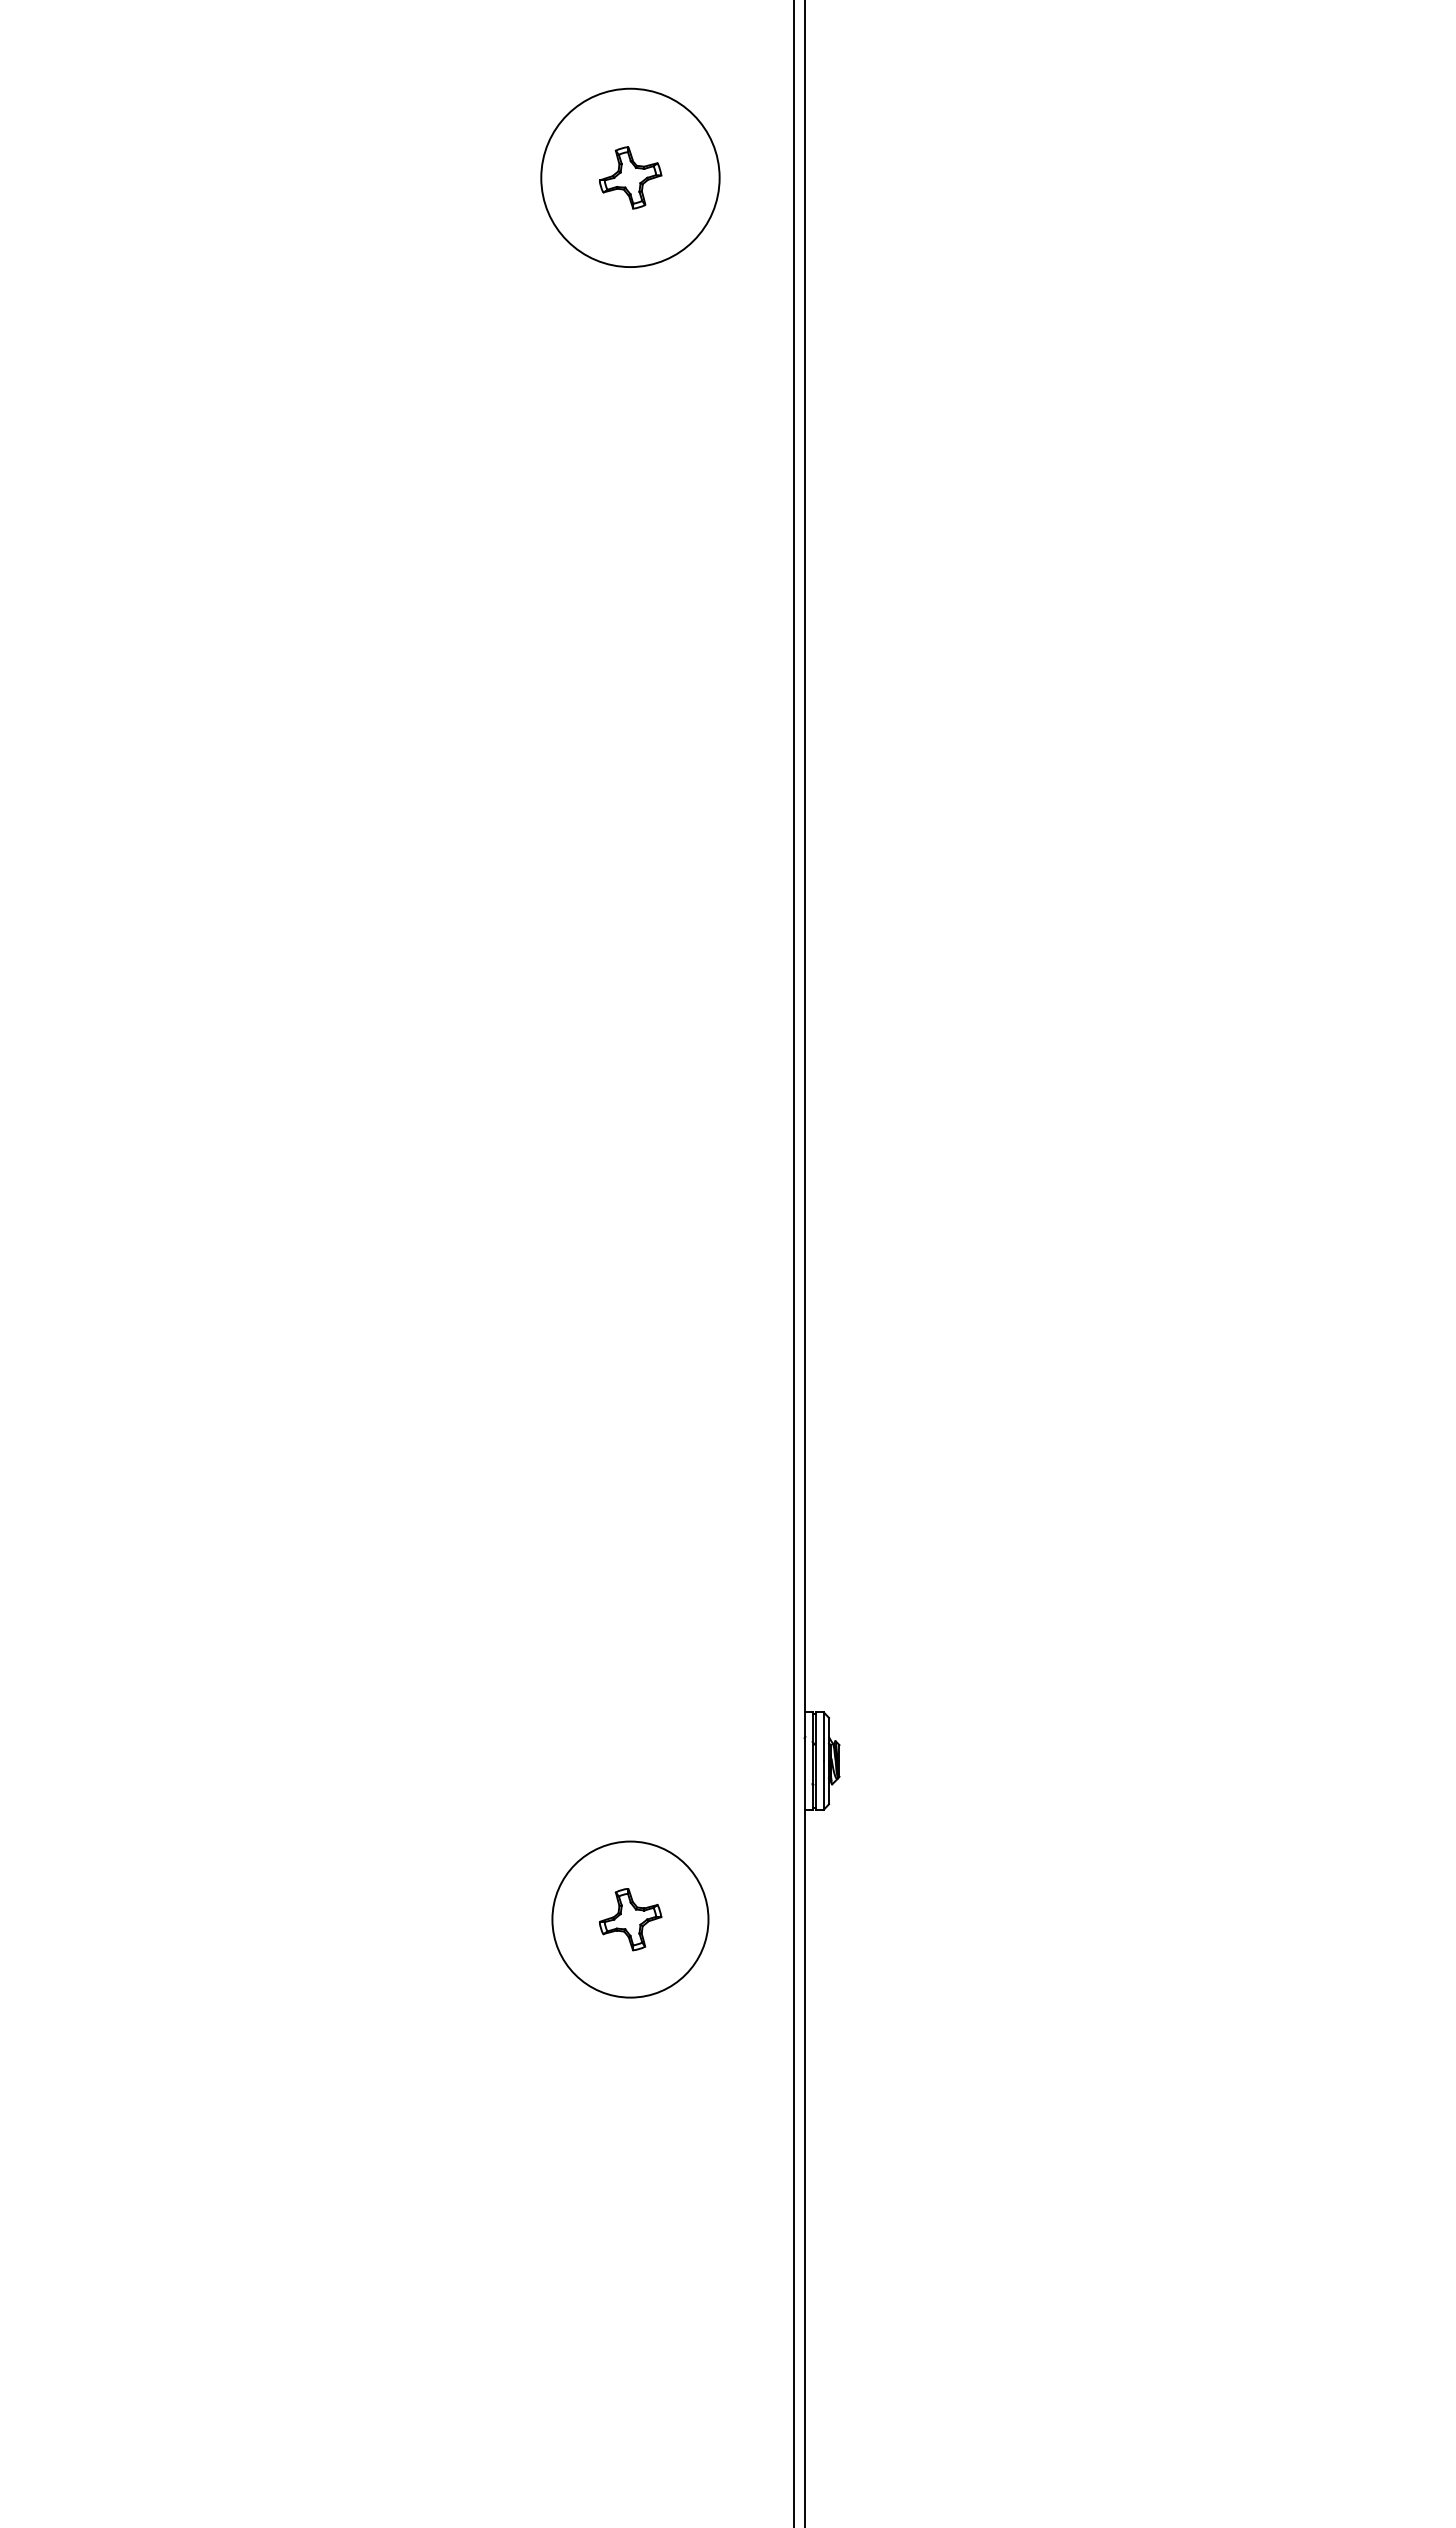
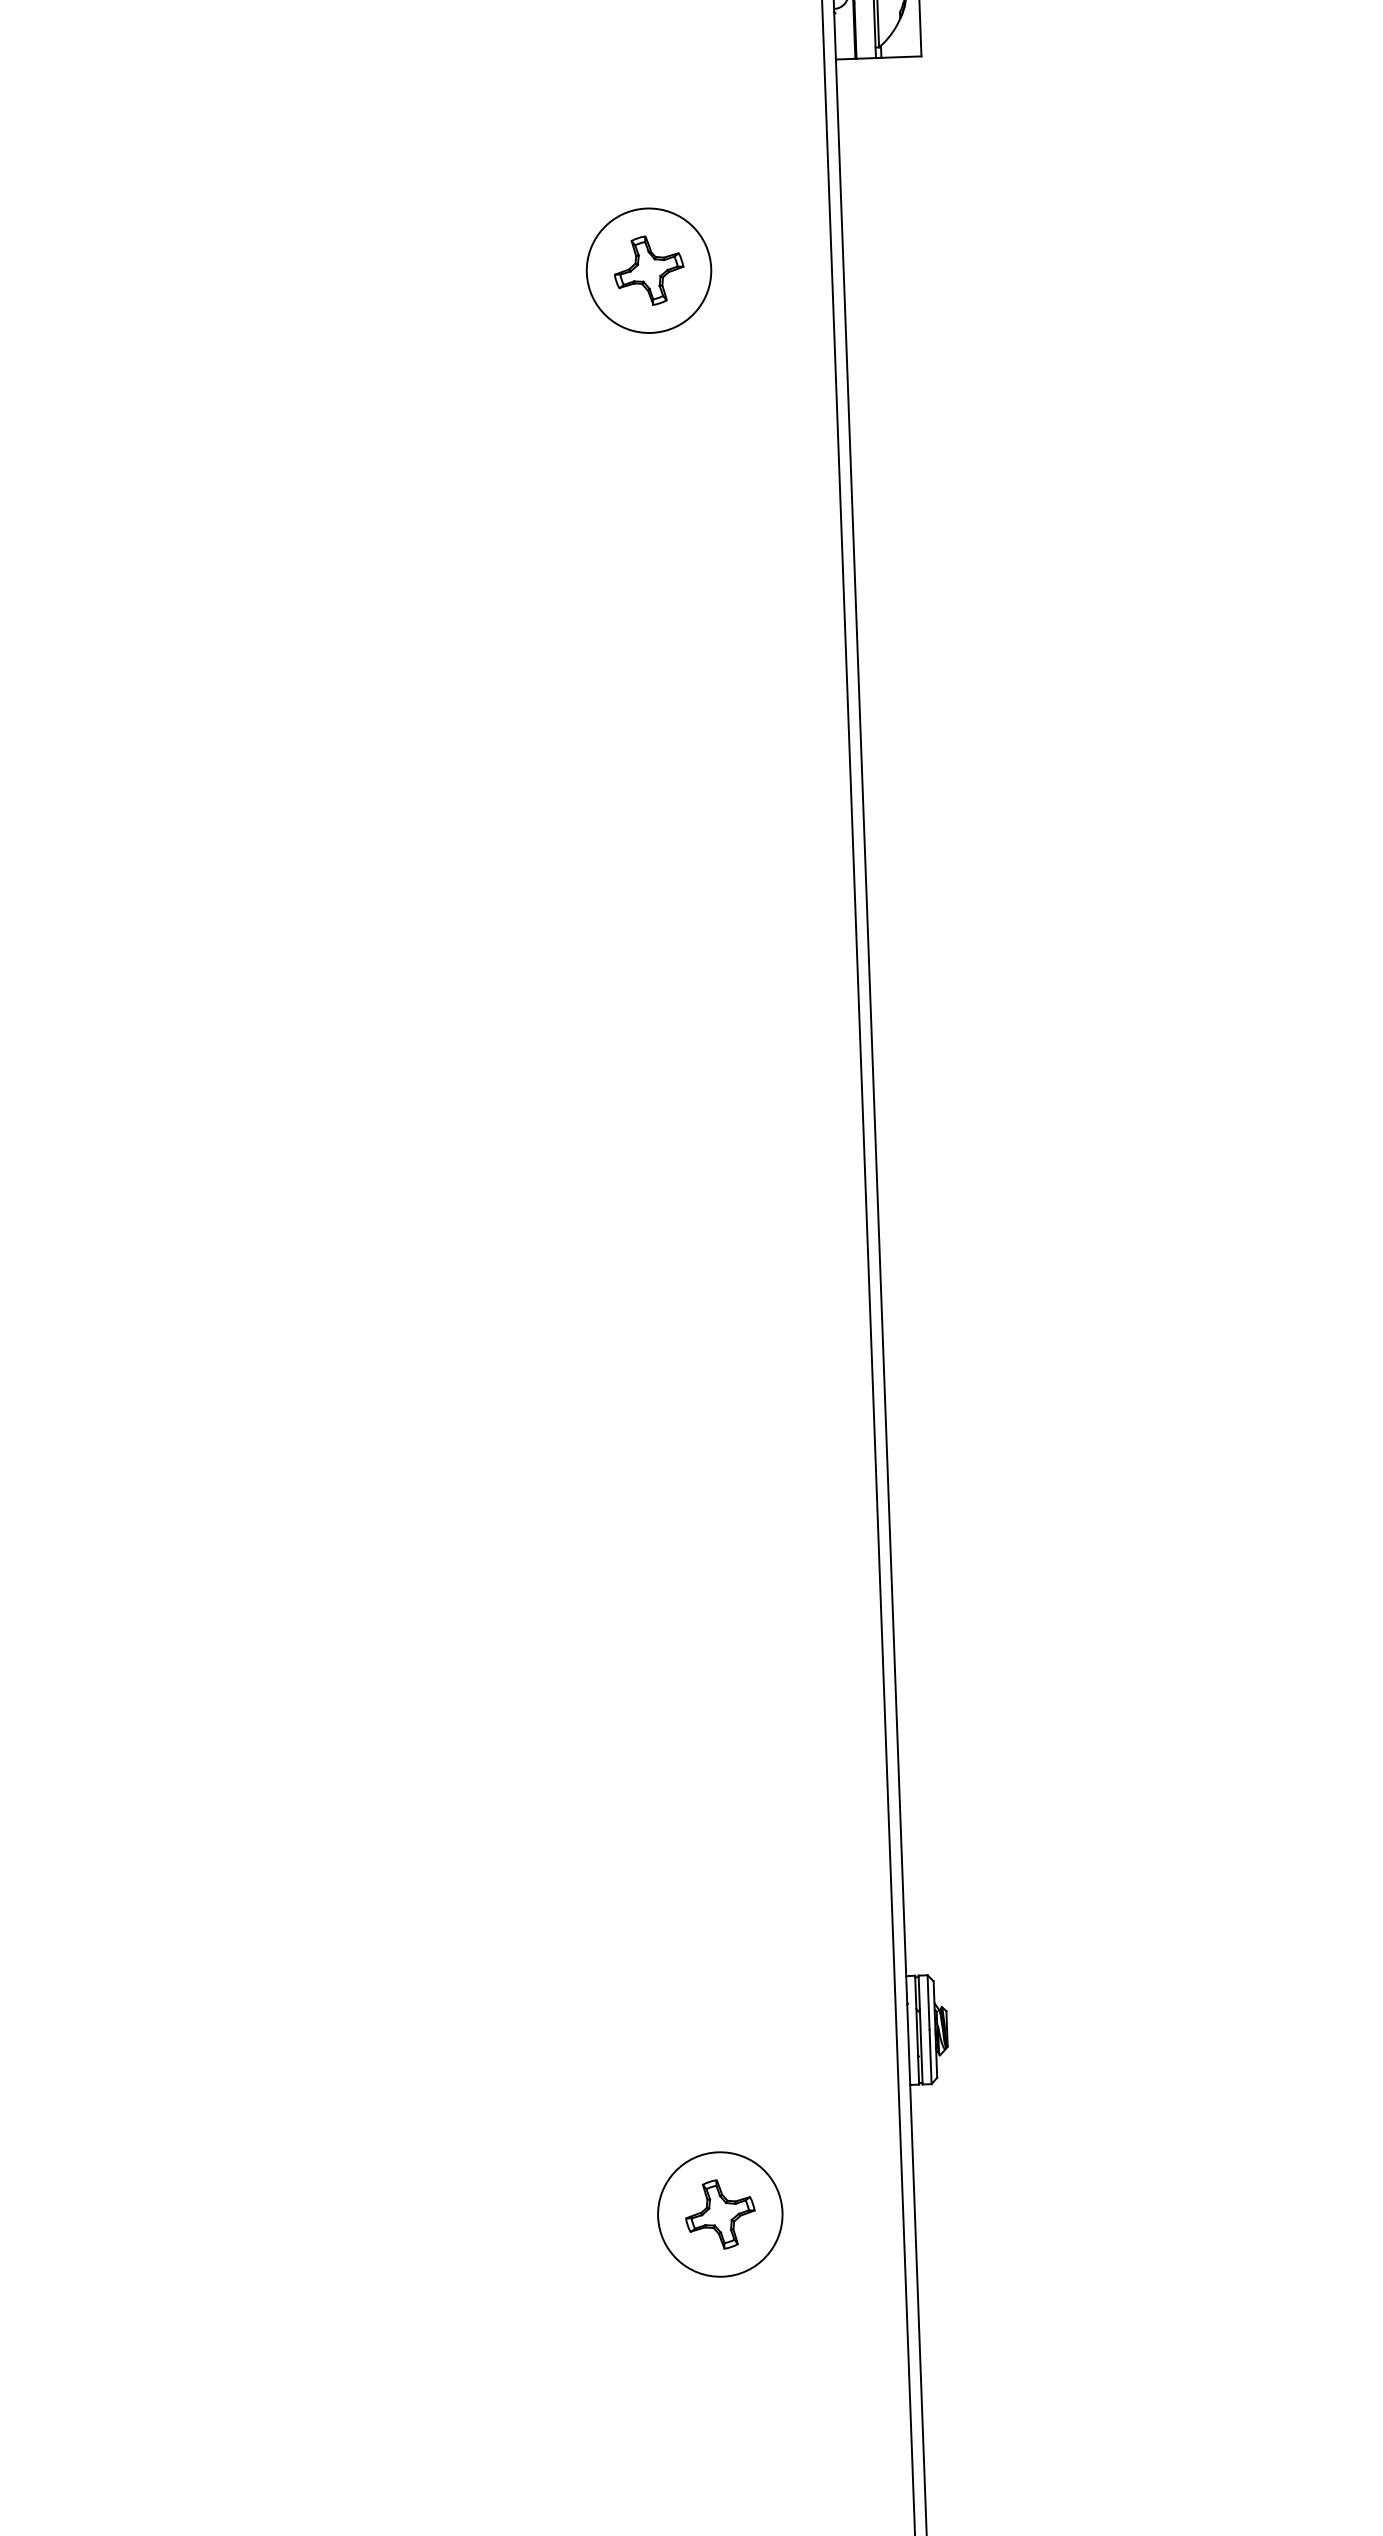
circle: (630, 177) -> (649, 270), size x0.62
circle: (630, 1919) -> (720, 2214), size x0.71

